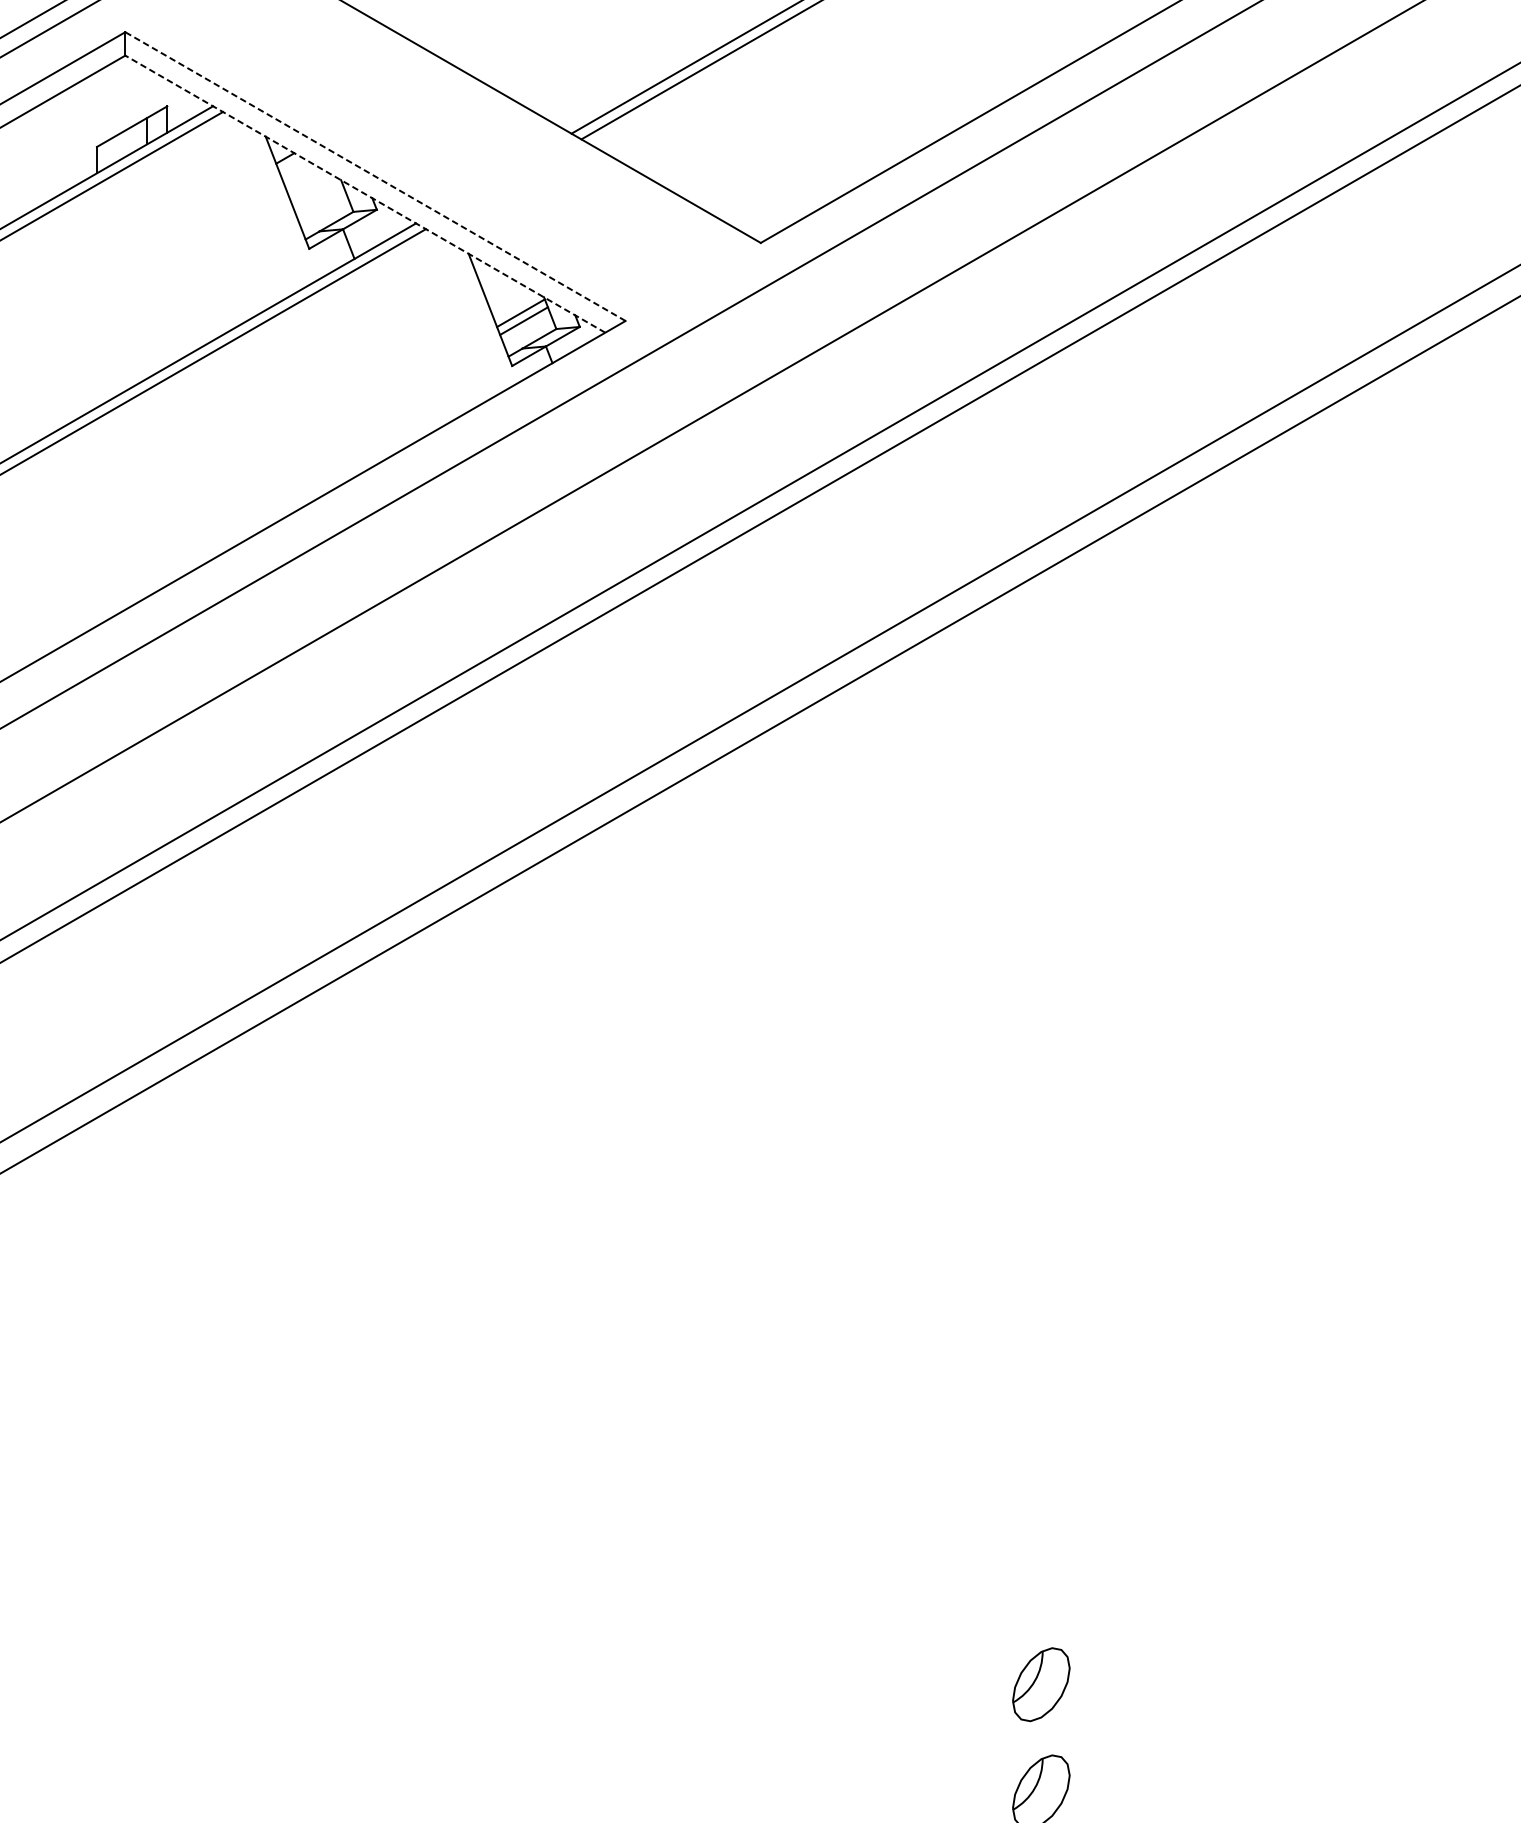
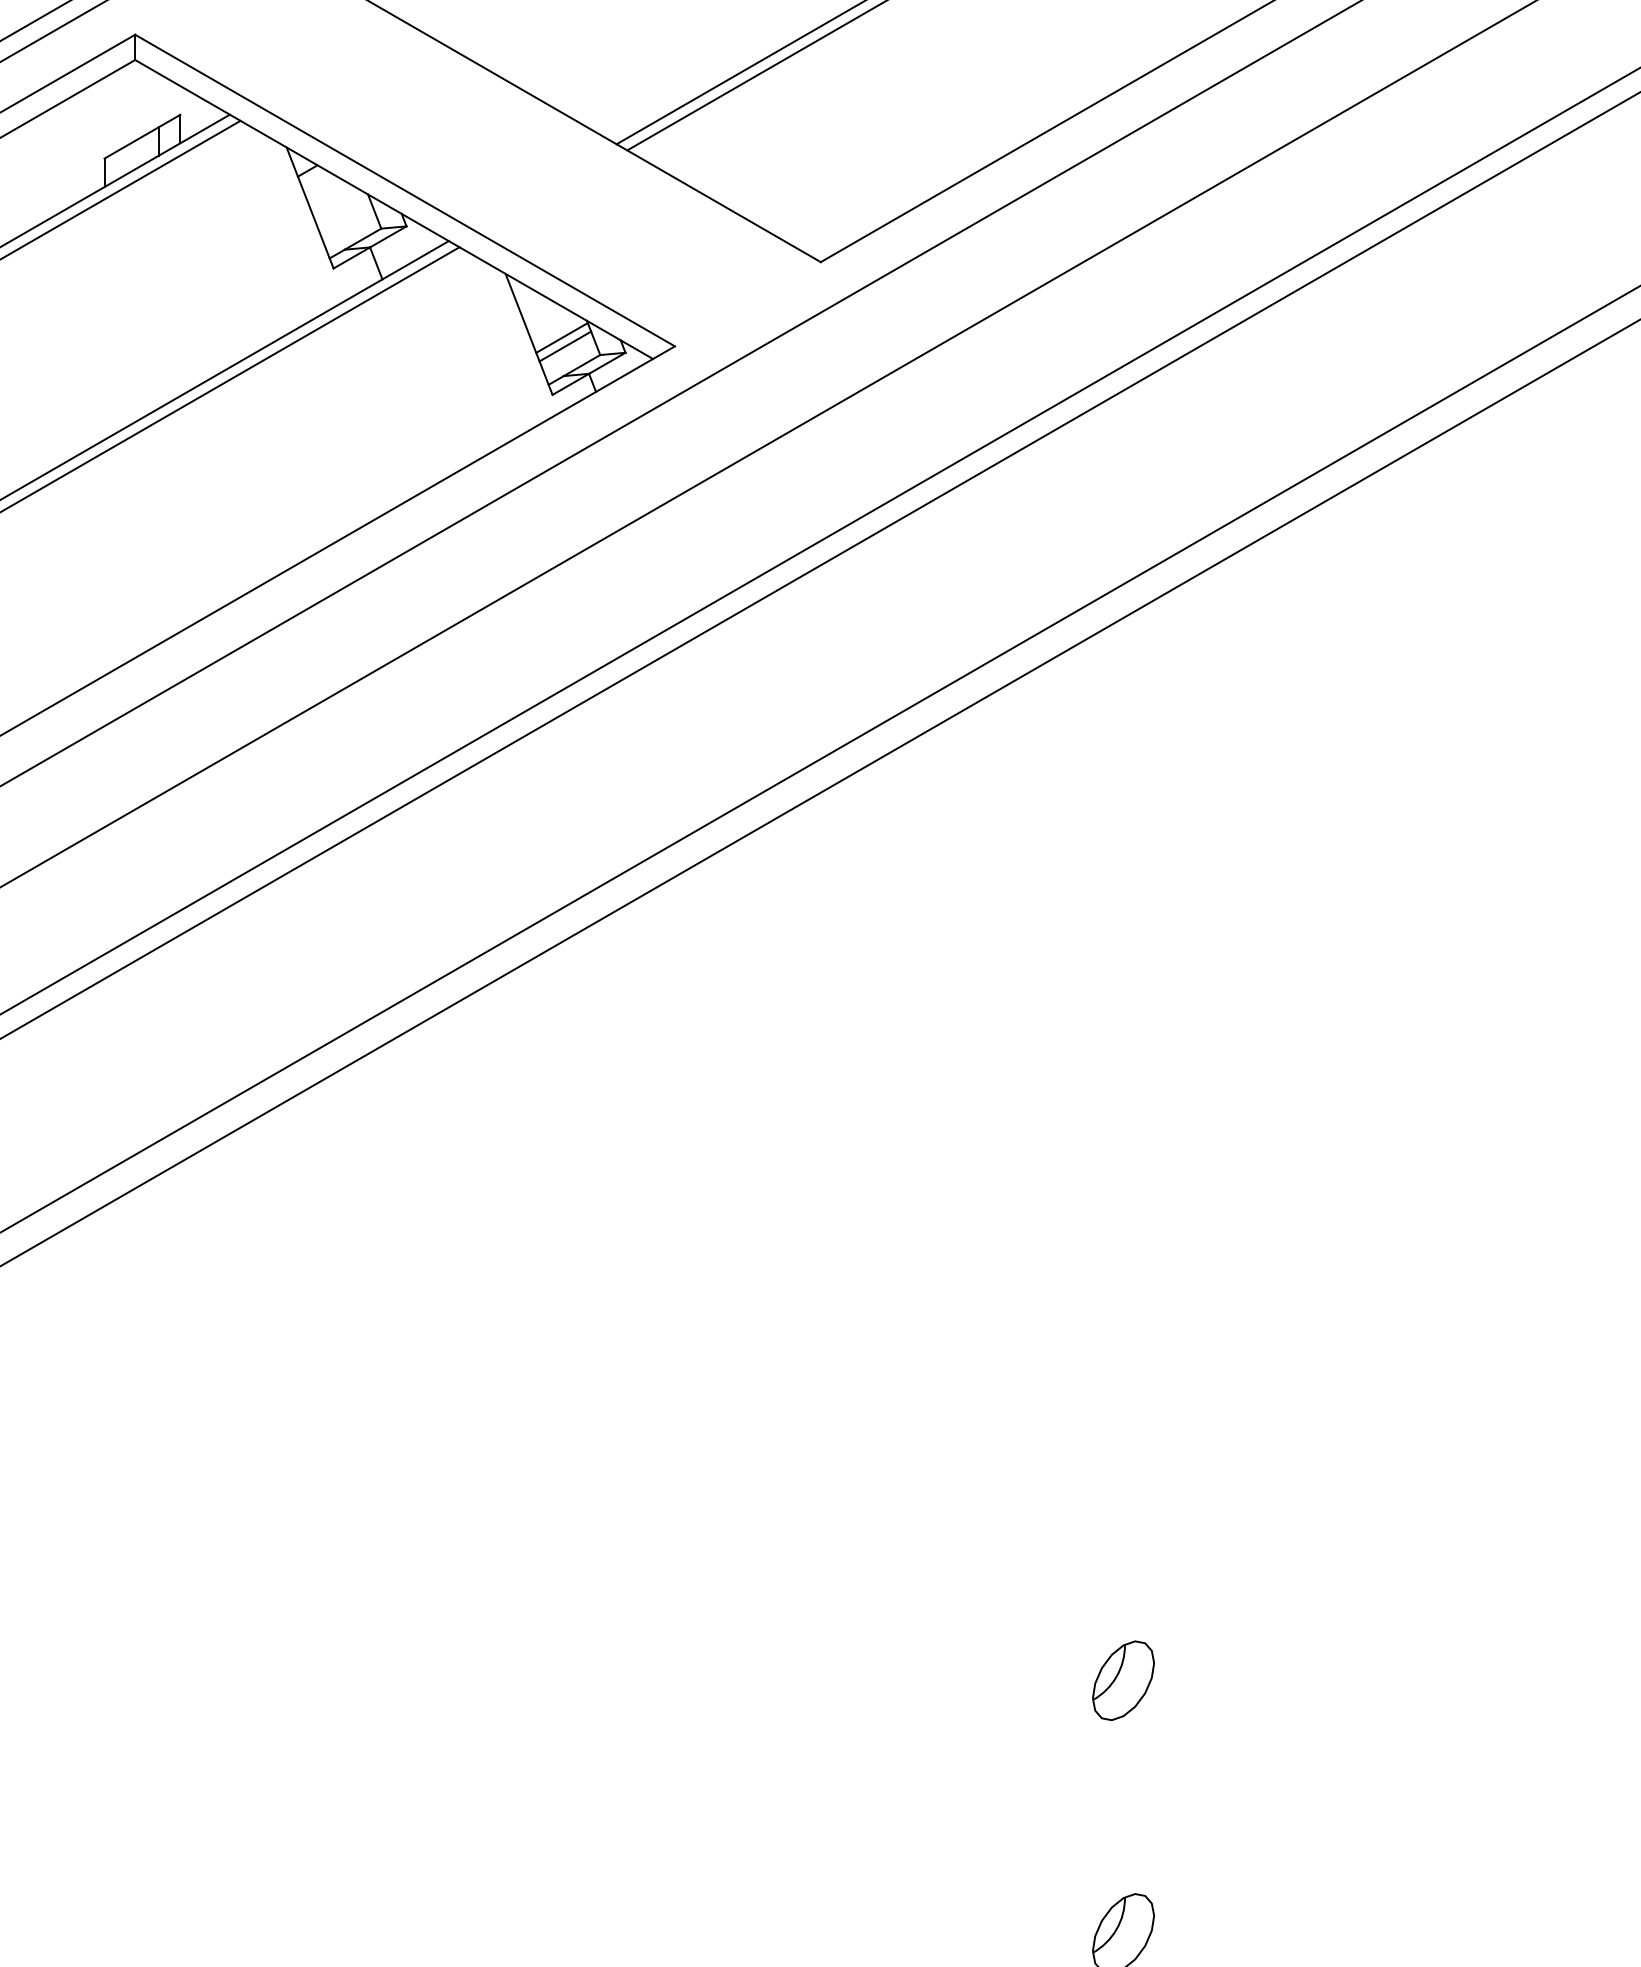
line: (375, 176) -> (405, 190), dashed -> solid
line: (365, 194) -> (394, 209), dashed -> solid
part: (1041, 1684) -> (1123, 1680), moved

